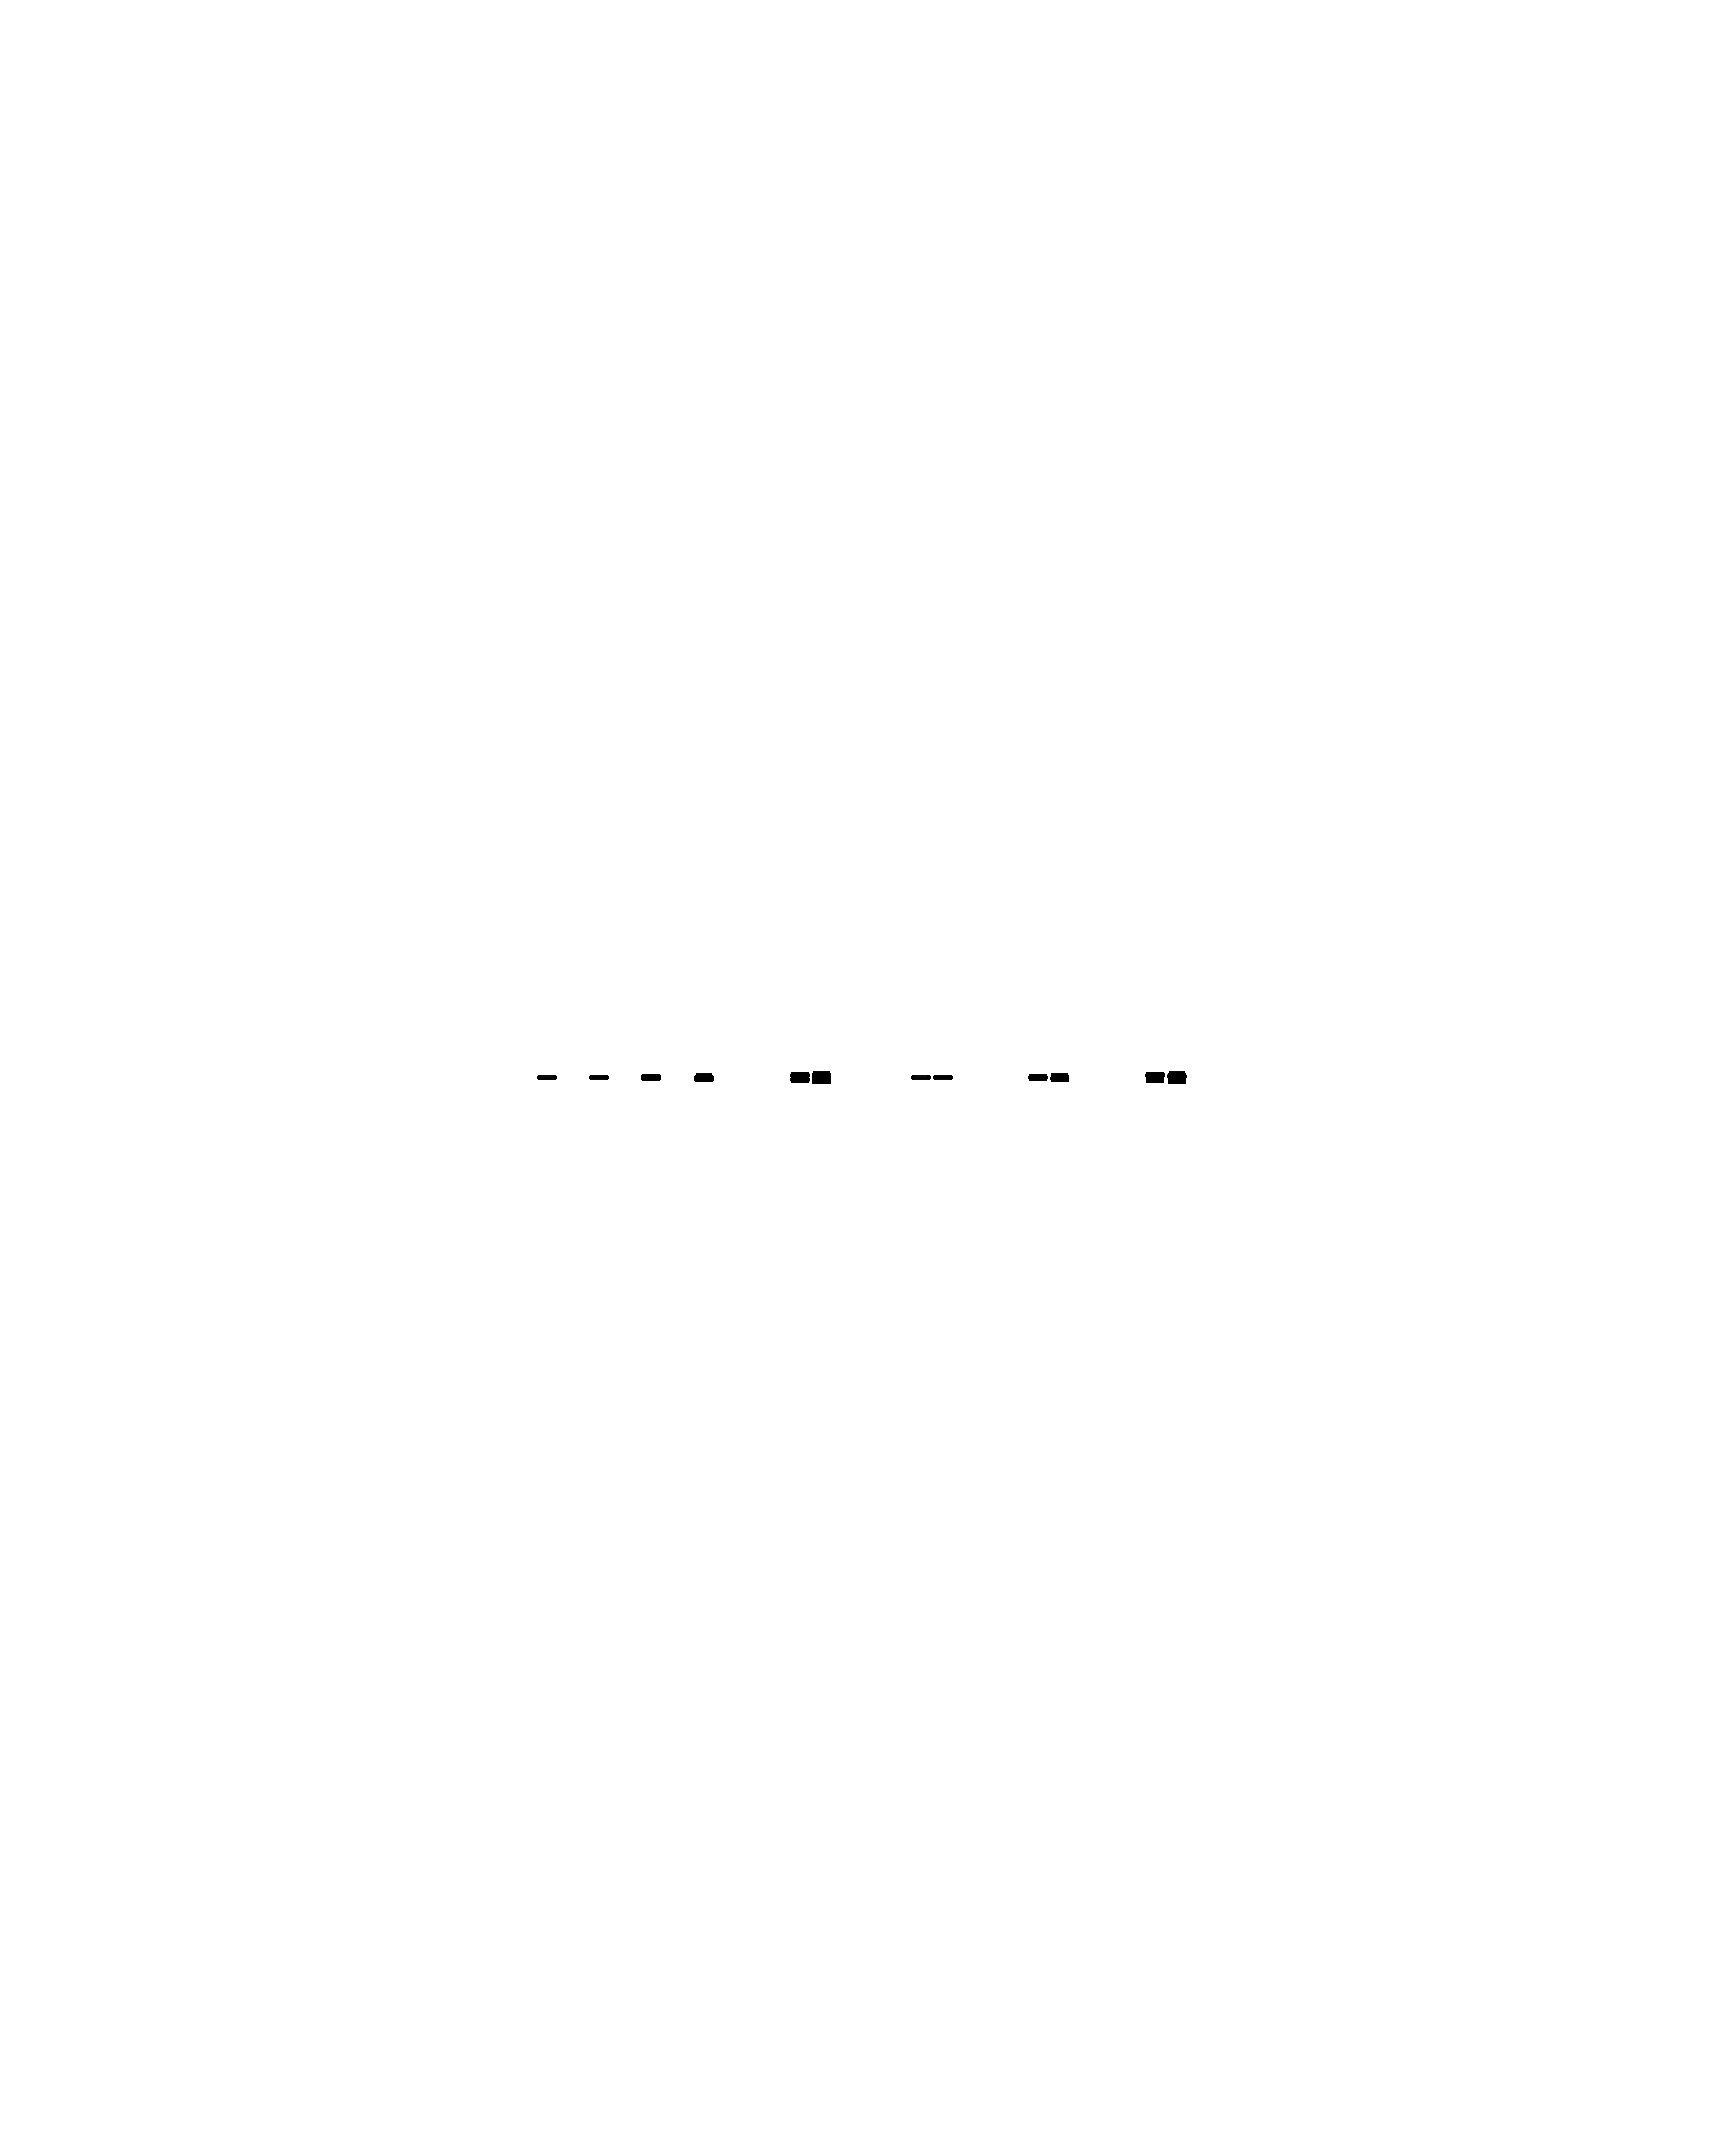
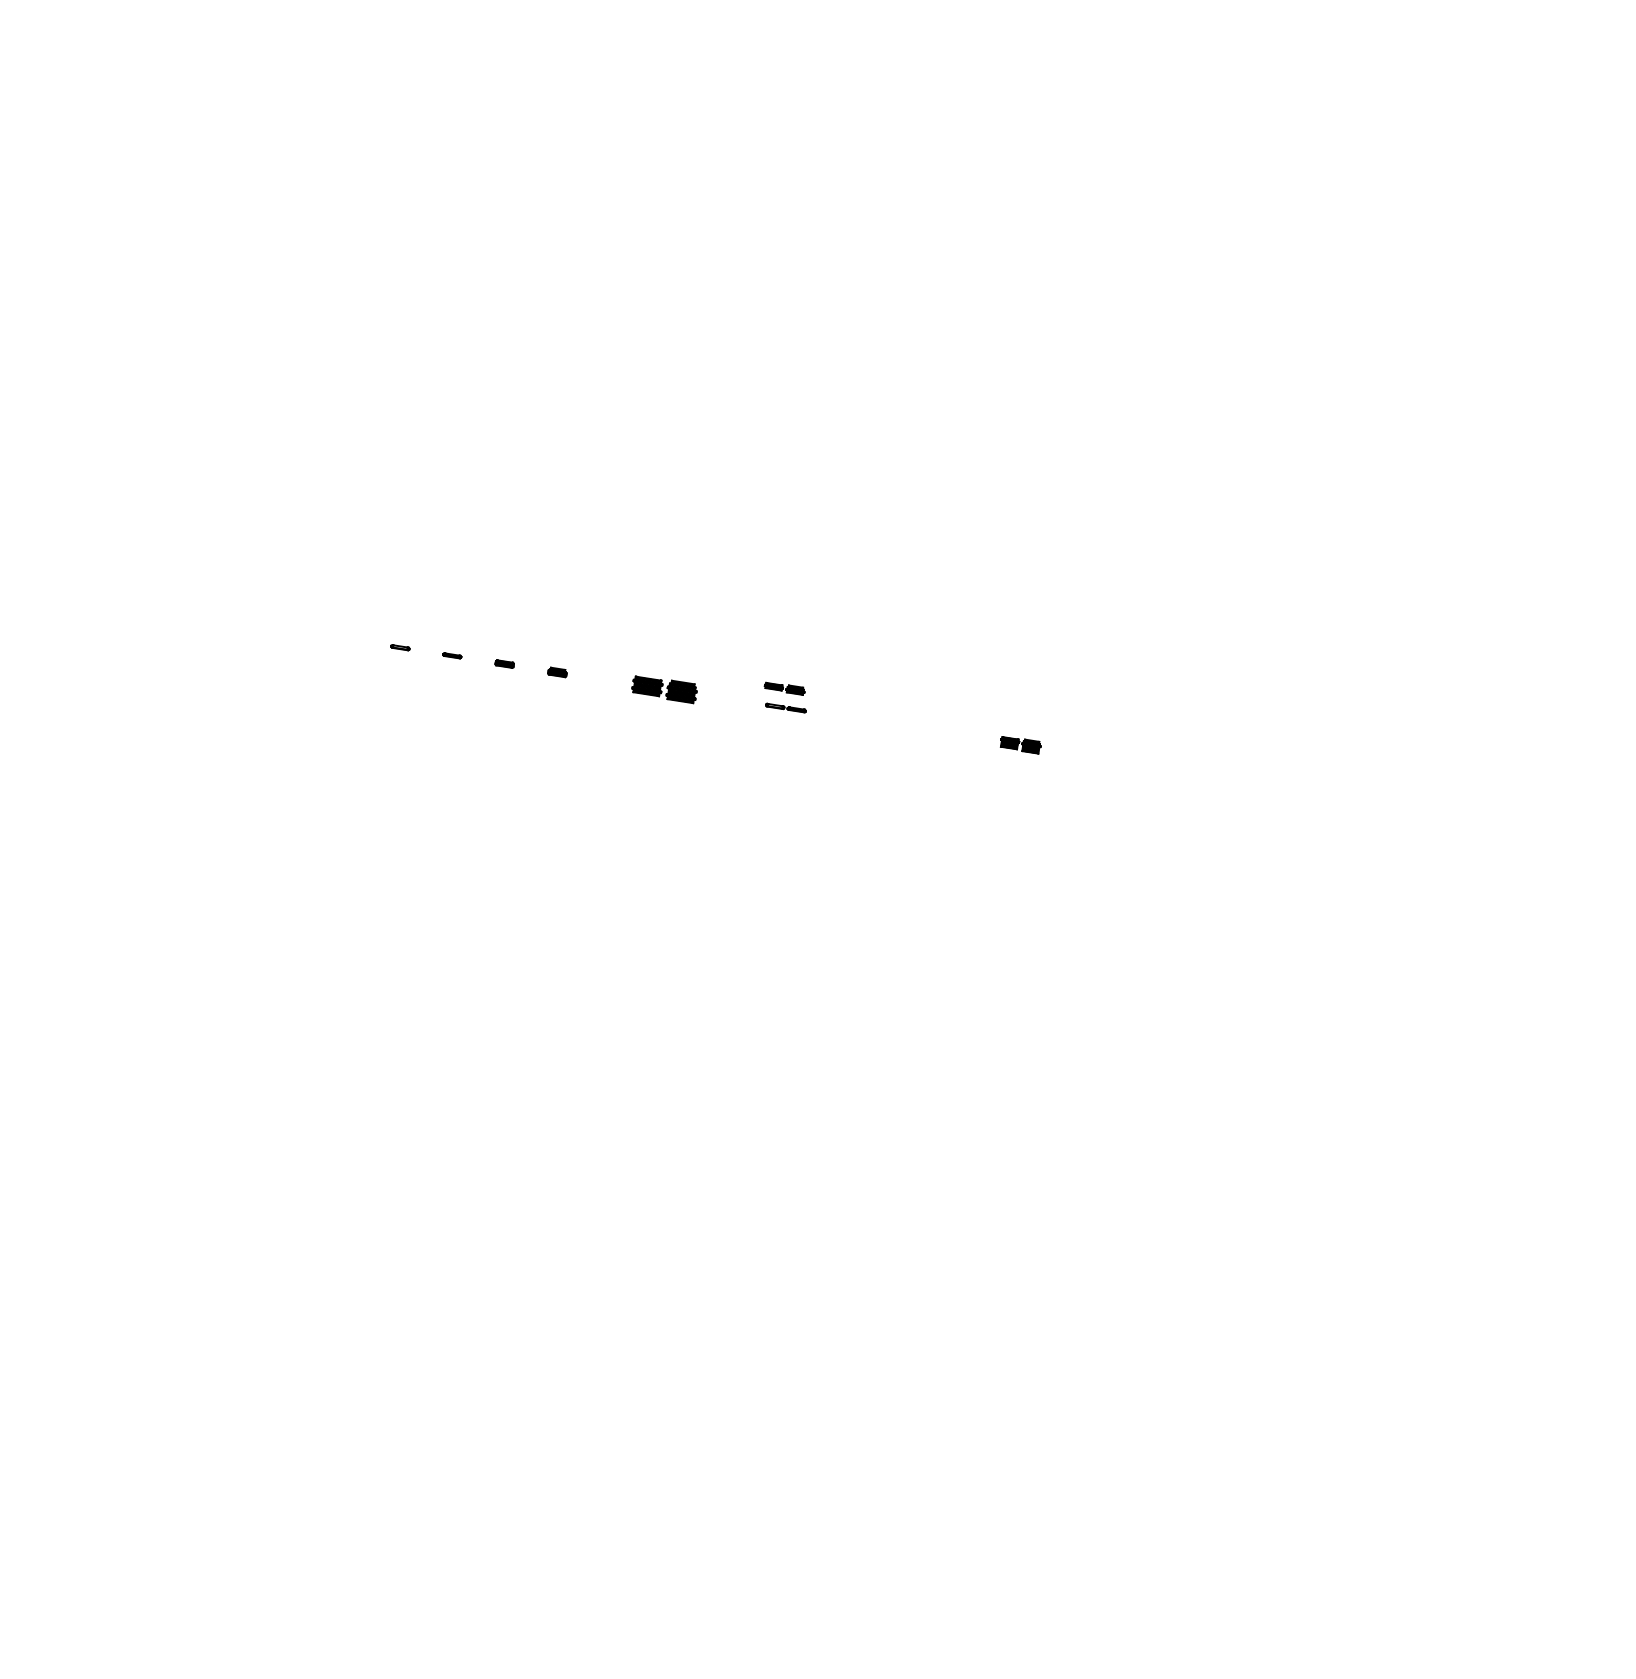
part: (810, 1077) -> (664, 689), size x1.6
part: (1048, 1077) -> (784, 688), moved

